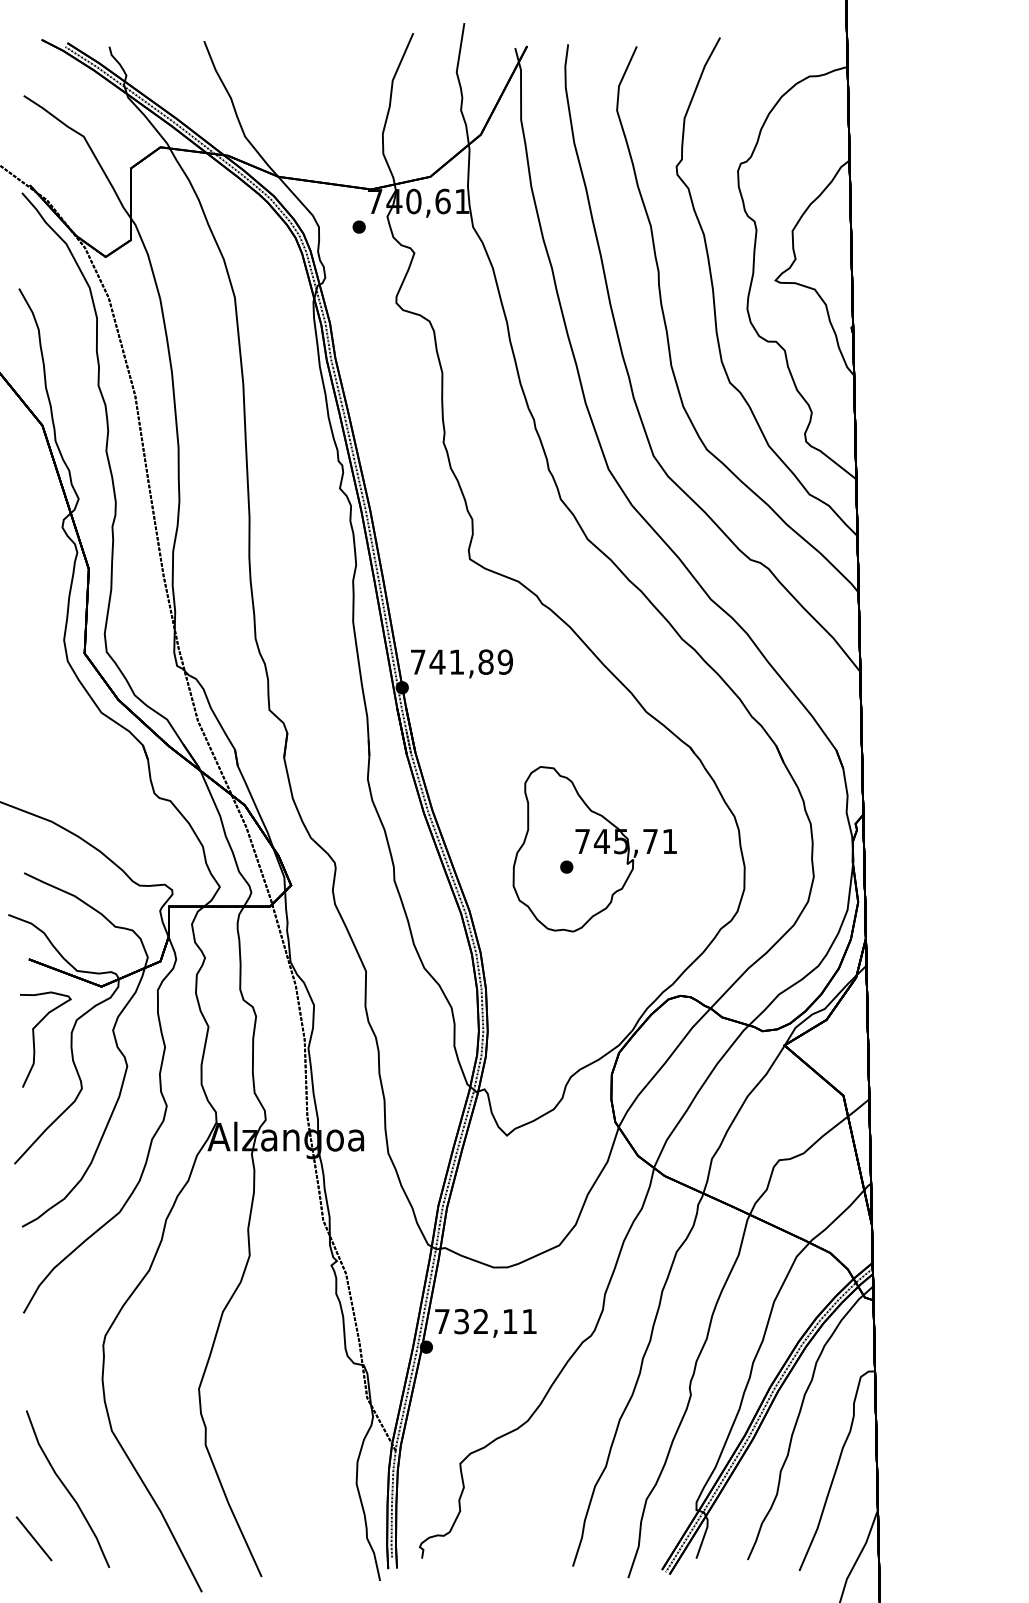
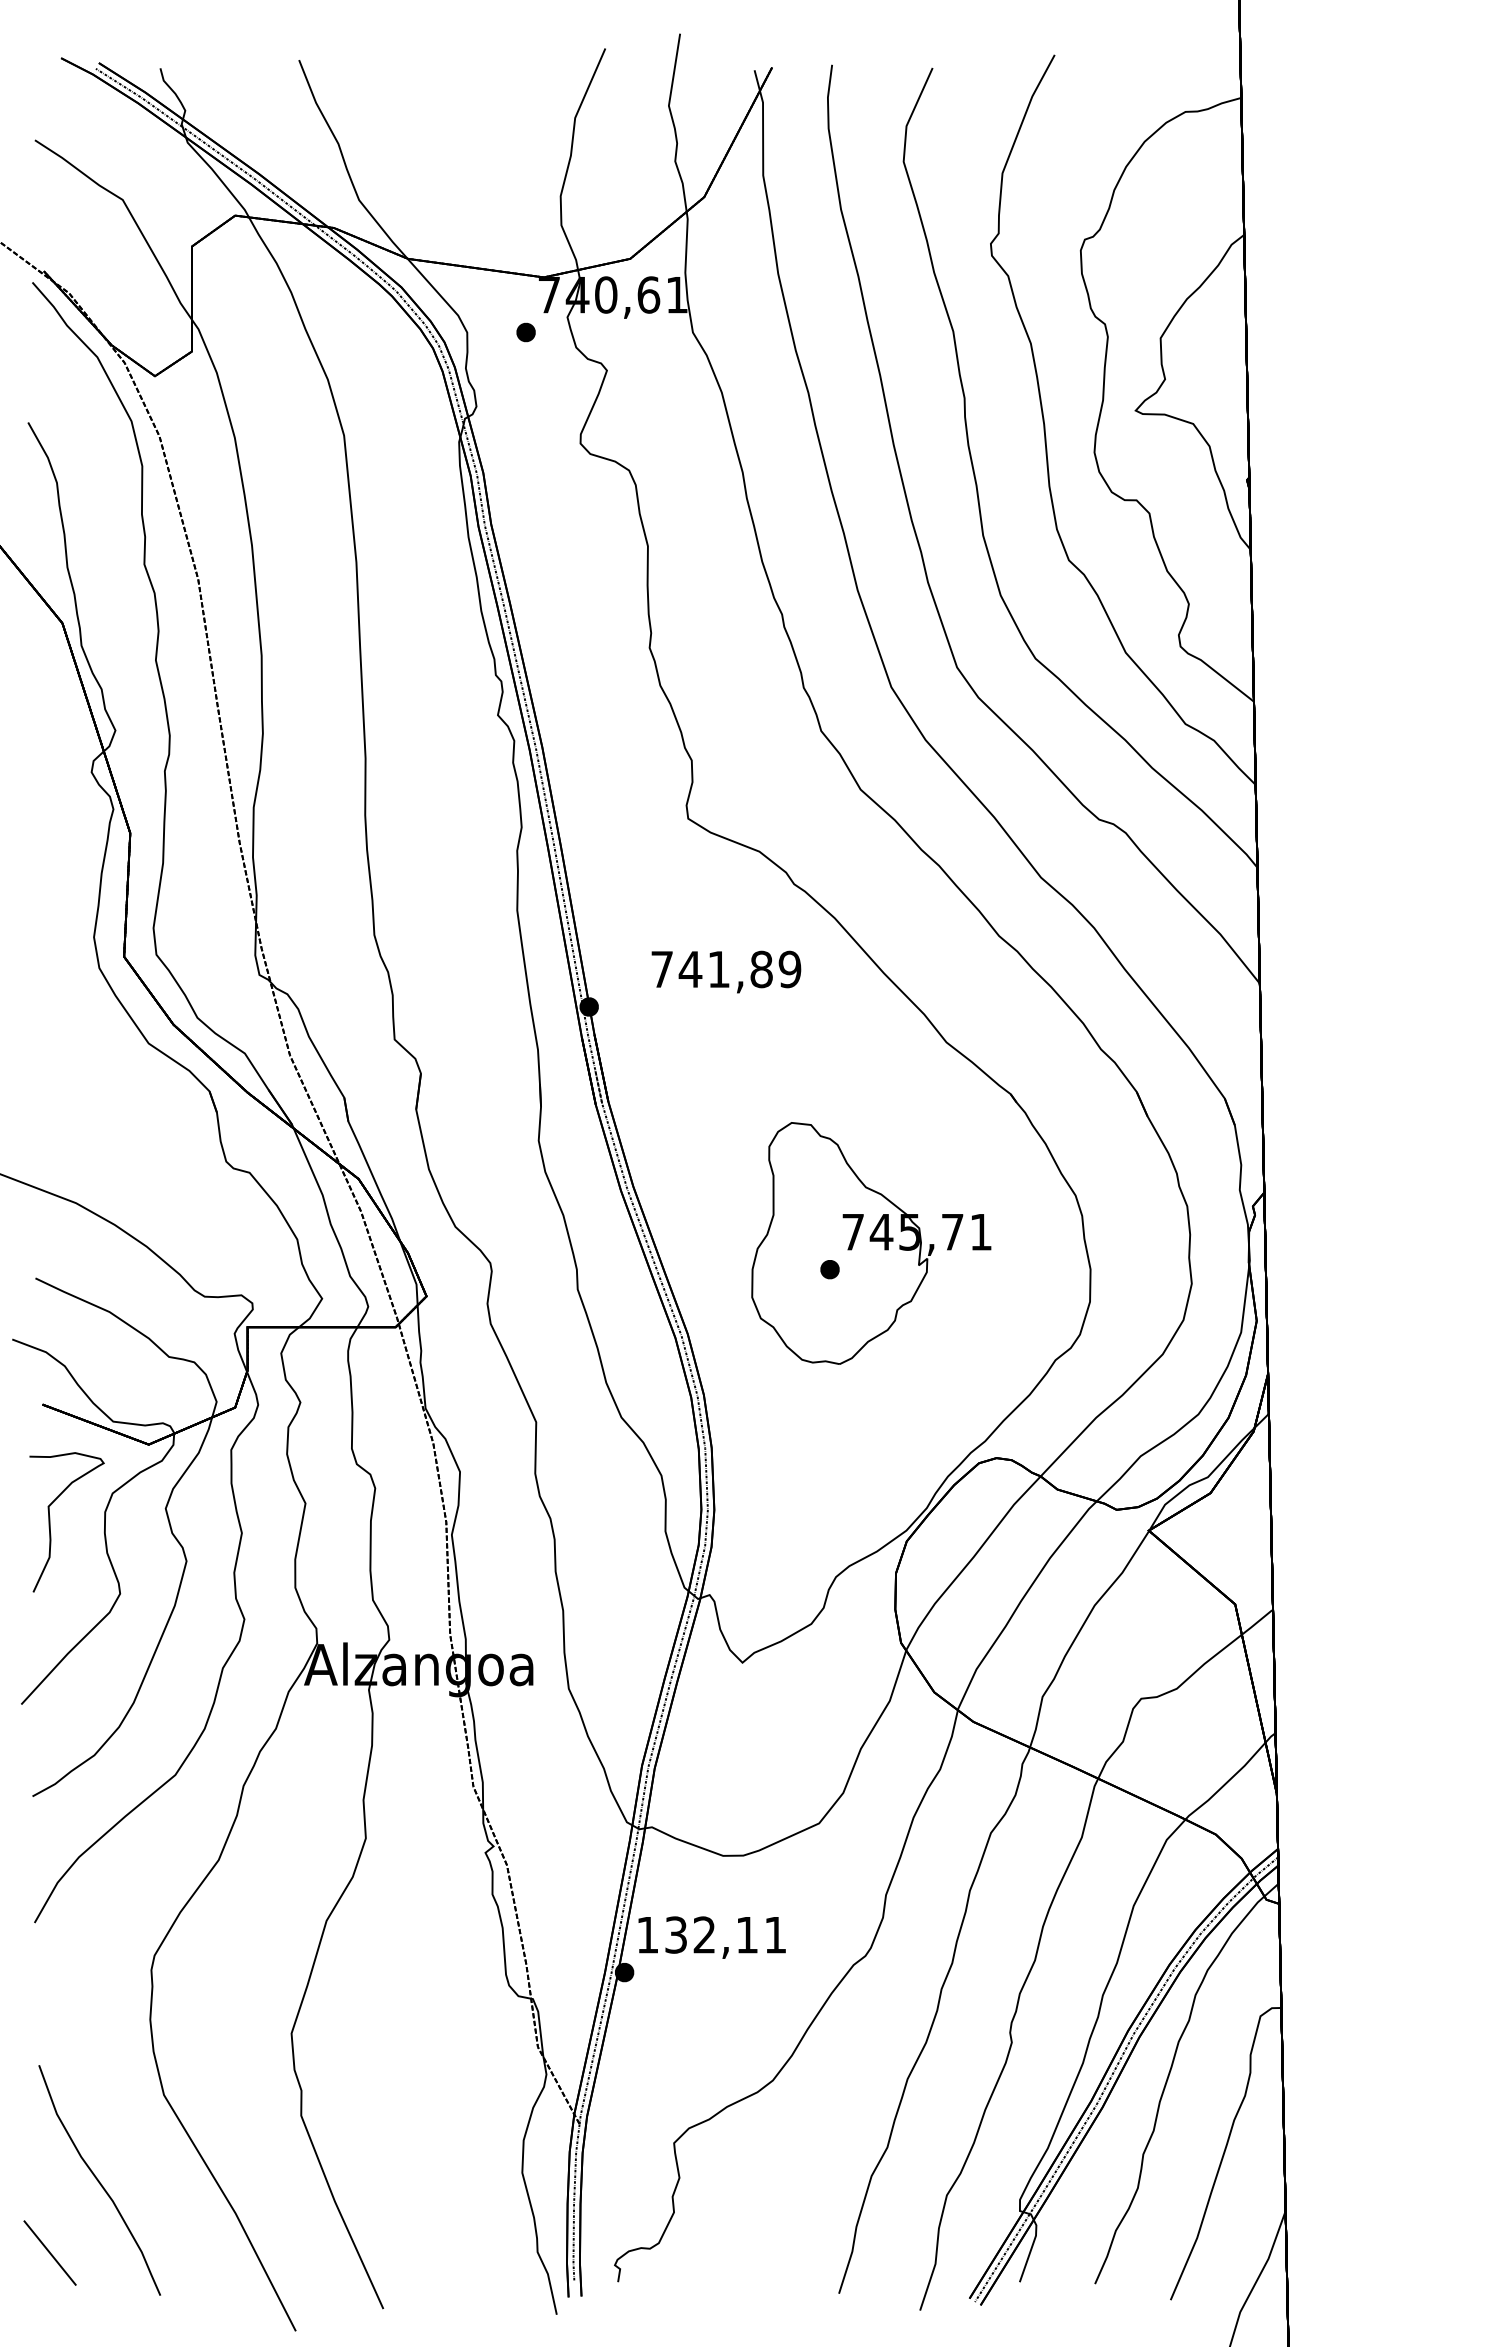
text: (461, 663) -> (725, 971), moved
text: (442, 1321) -> (648, 1934), 732,11 -> 132,11

